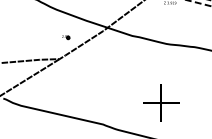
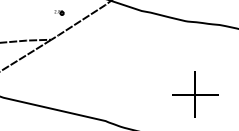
part: (161, 102) -> (195, 93), moved

